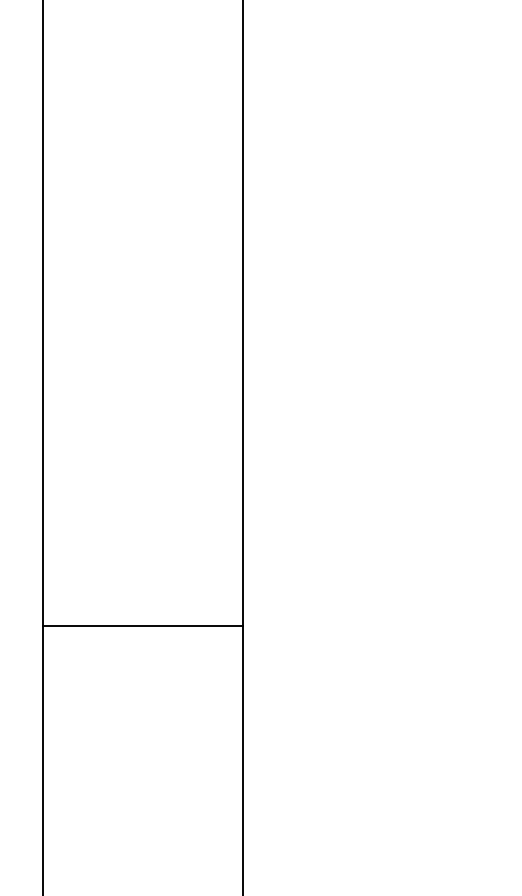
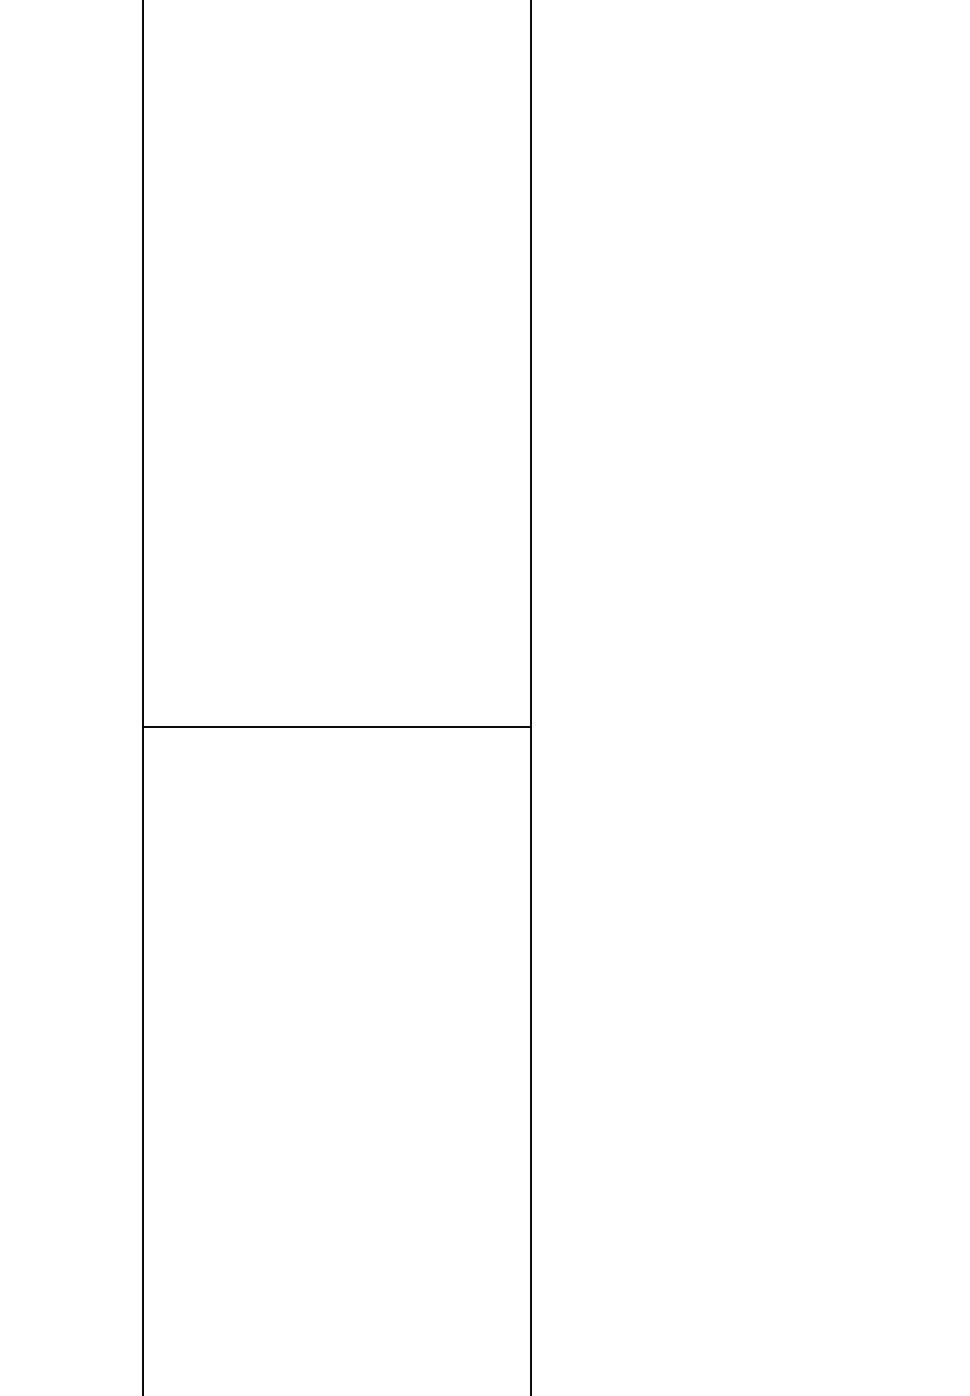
line: (143, 625) -> (337, 726), moved

